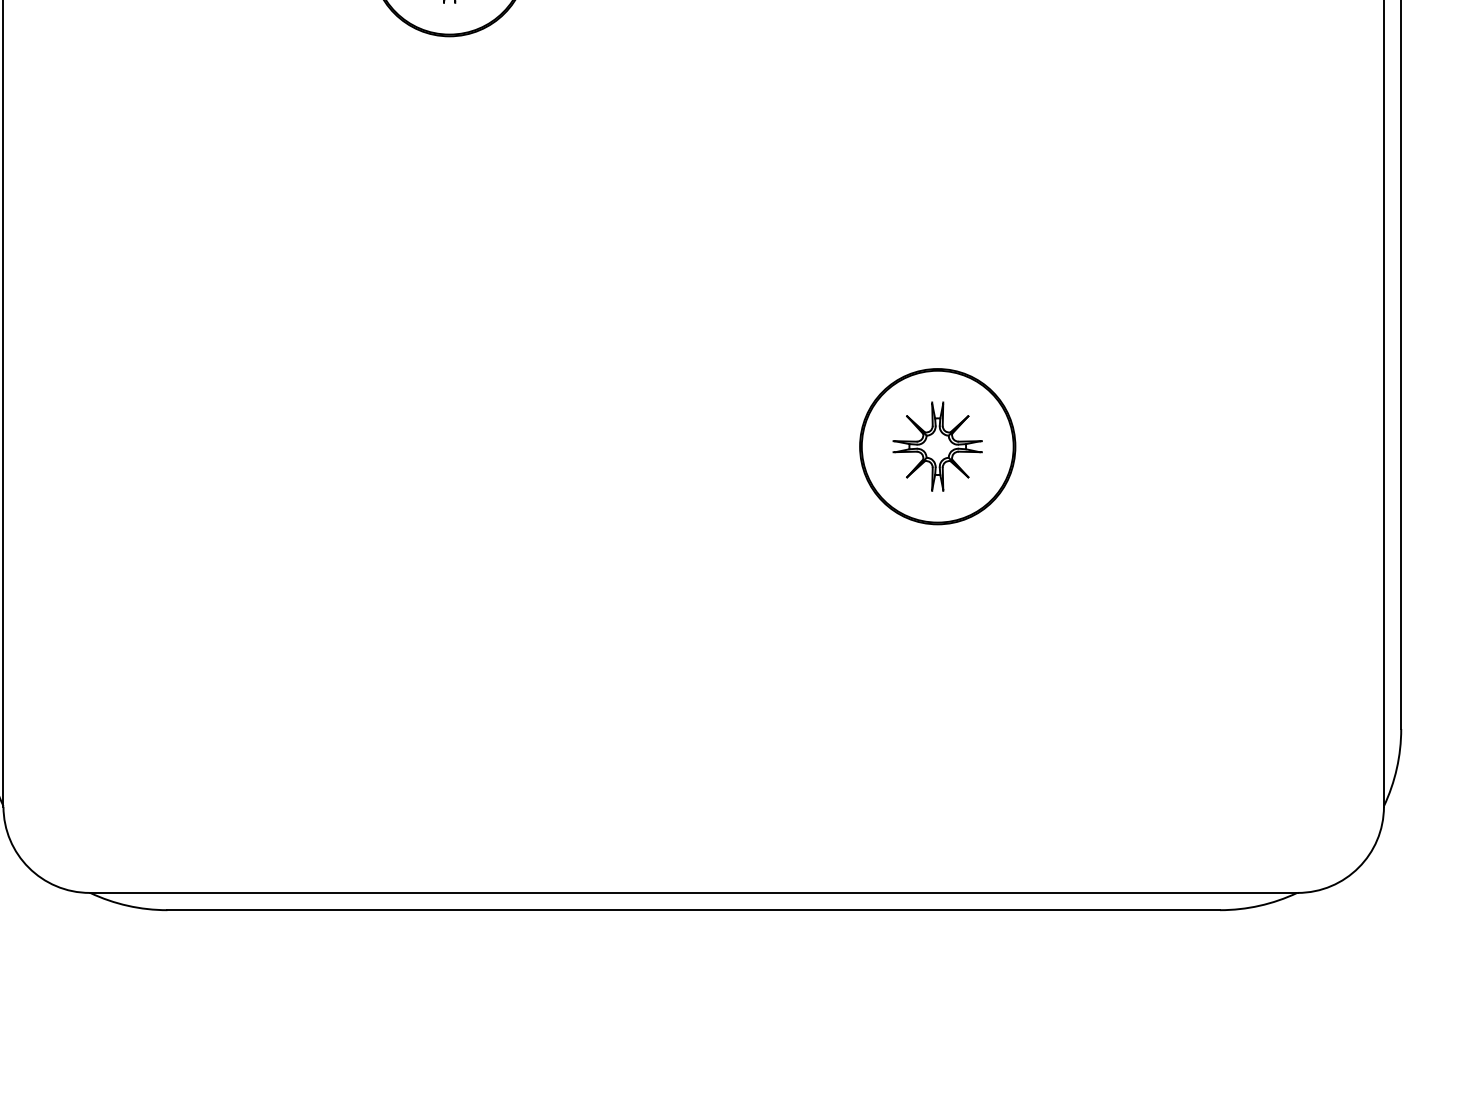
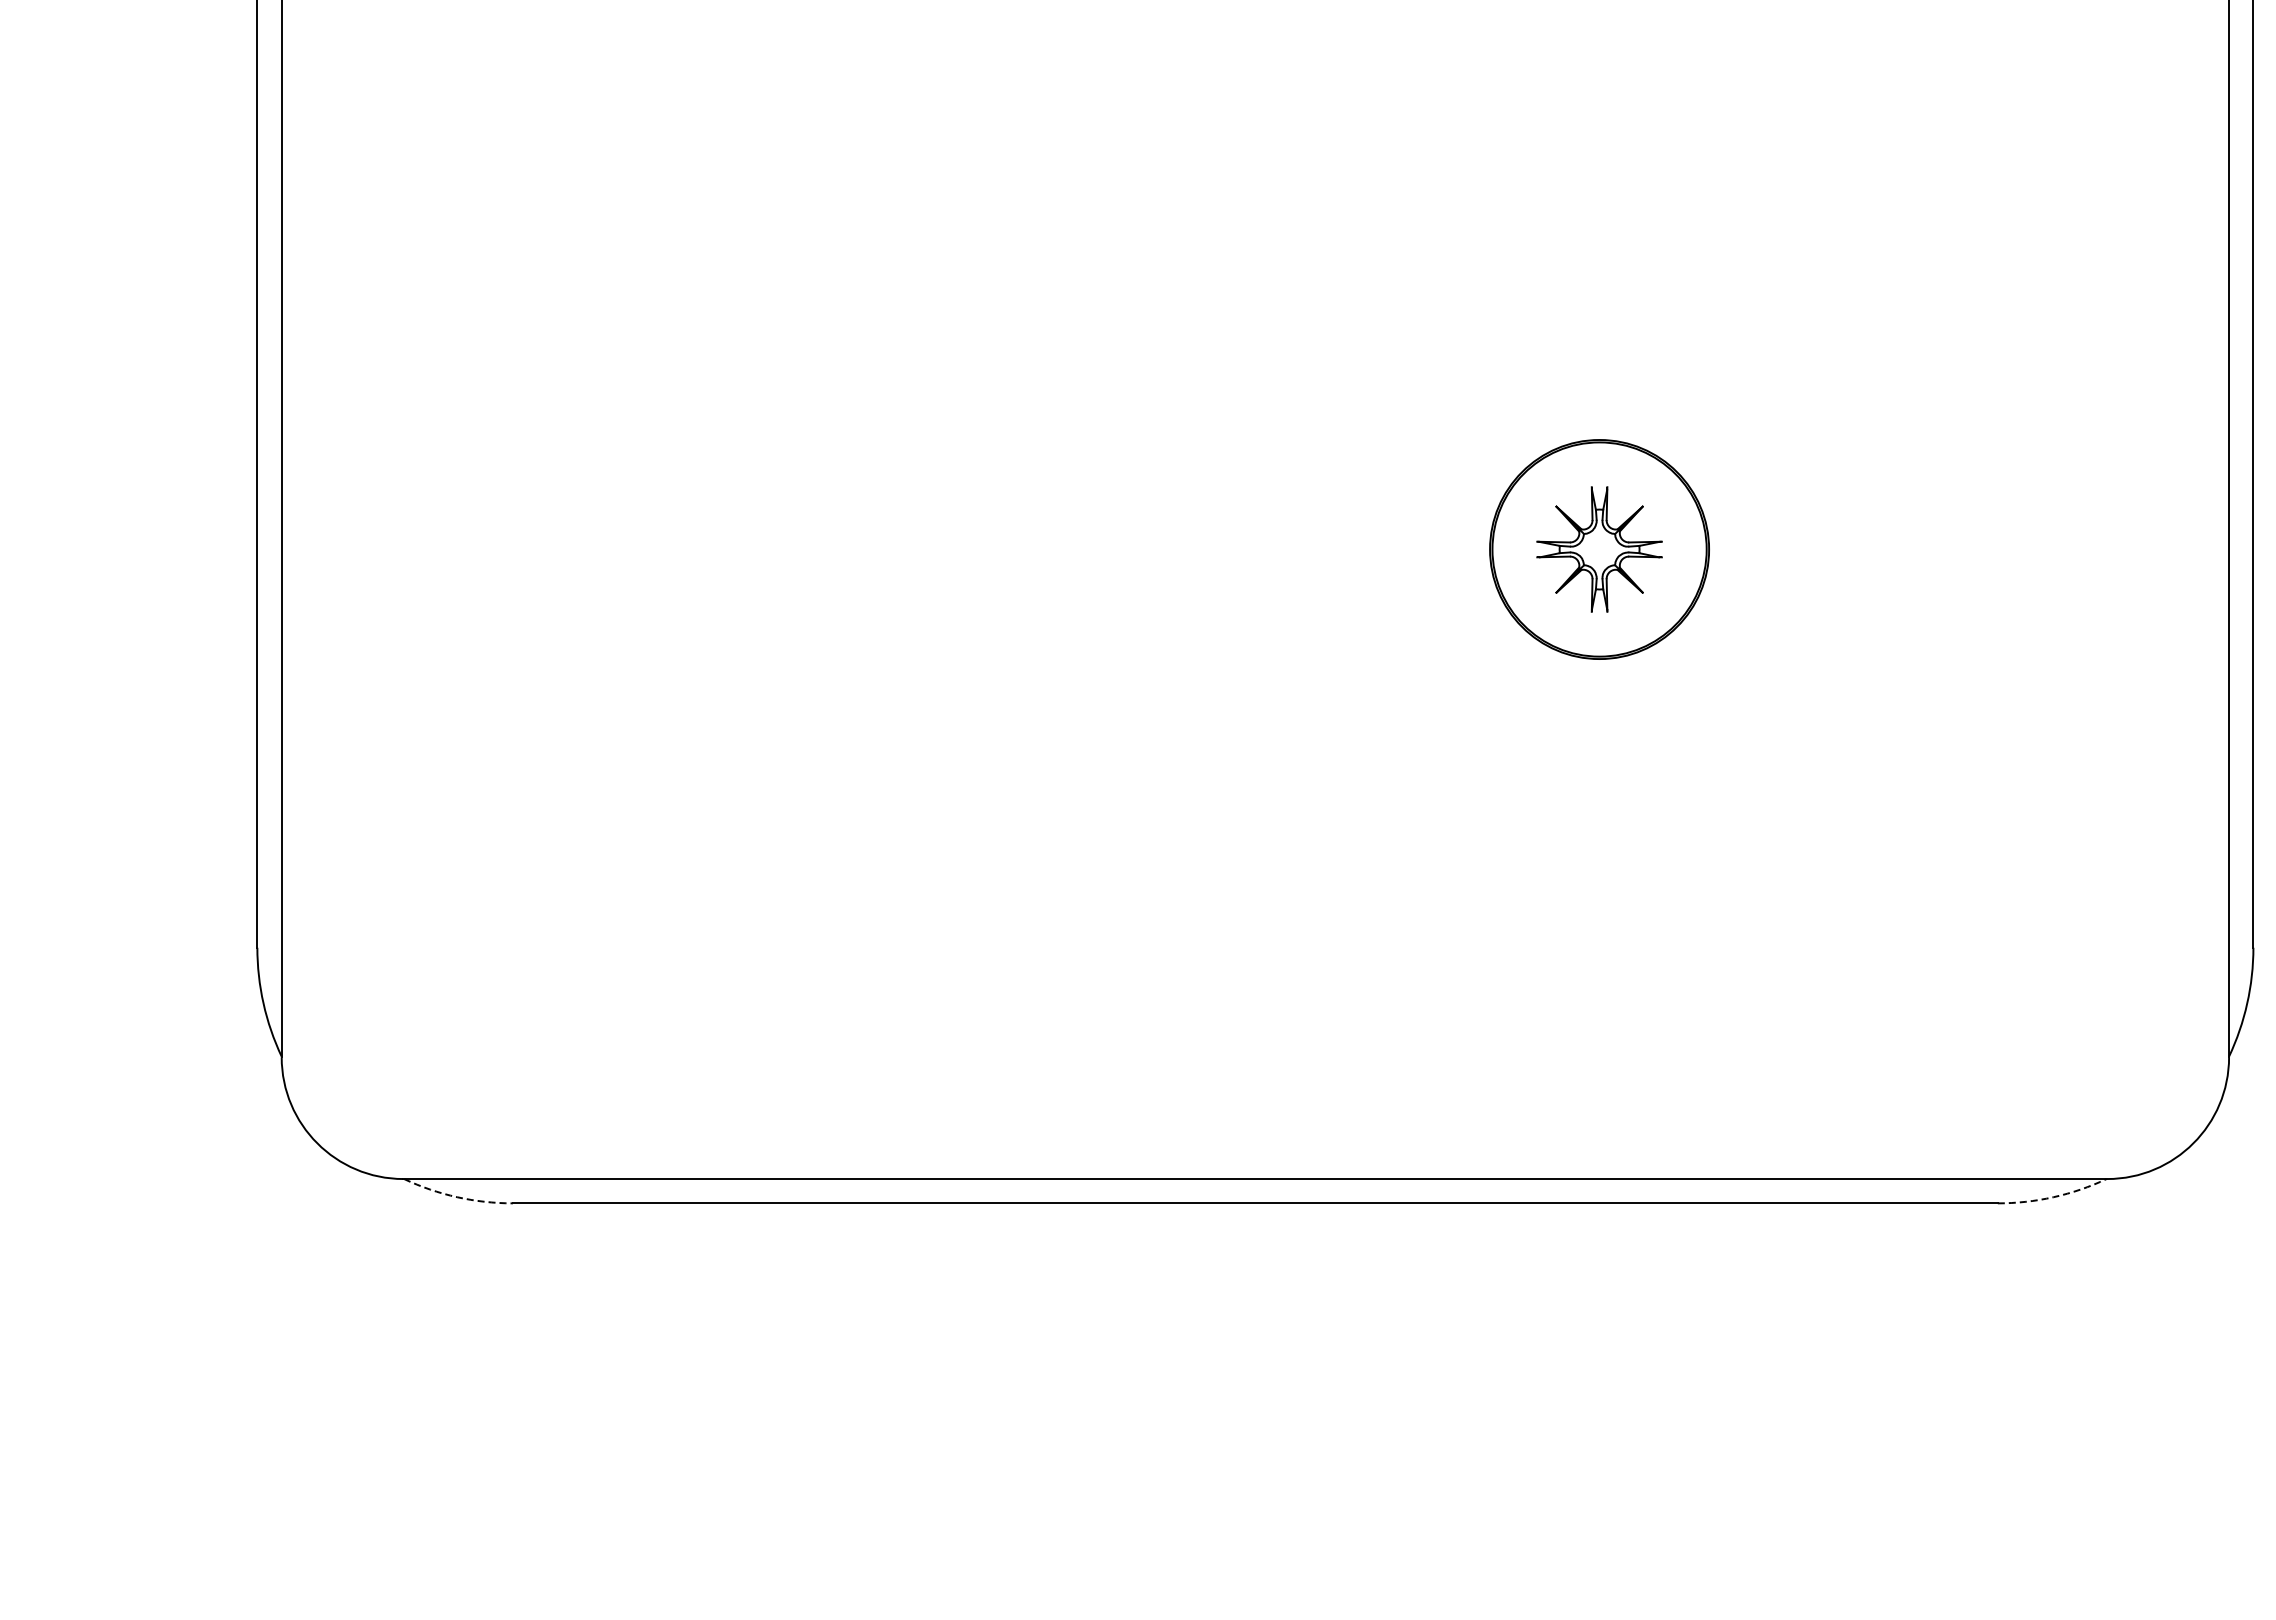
arc: (128, 906) -> (457, 1197), solid -> dashed
arc: (1259, 906) -> (2053, 1197), solid -> dashed

